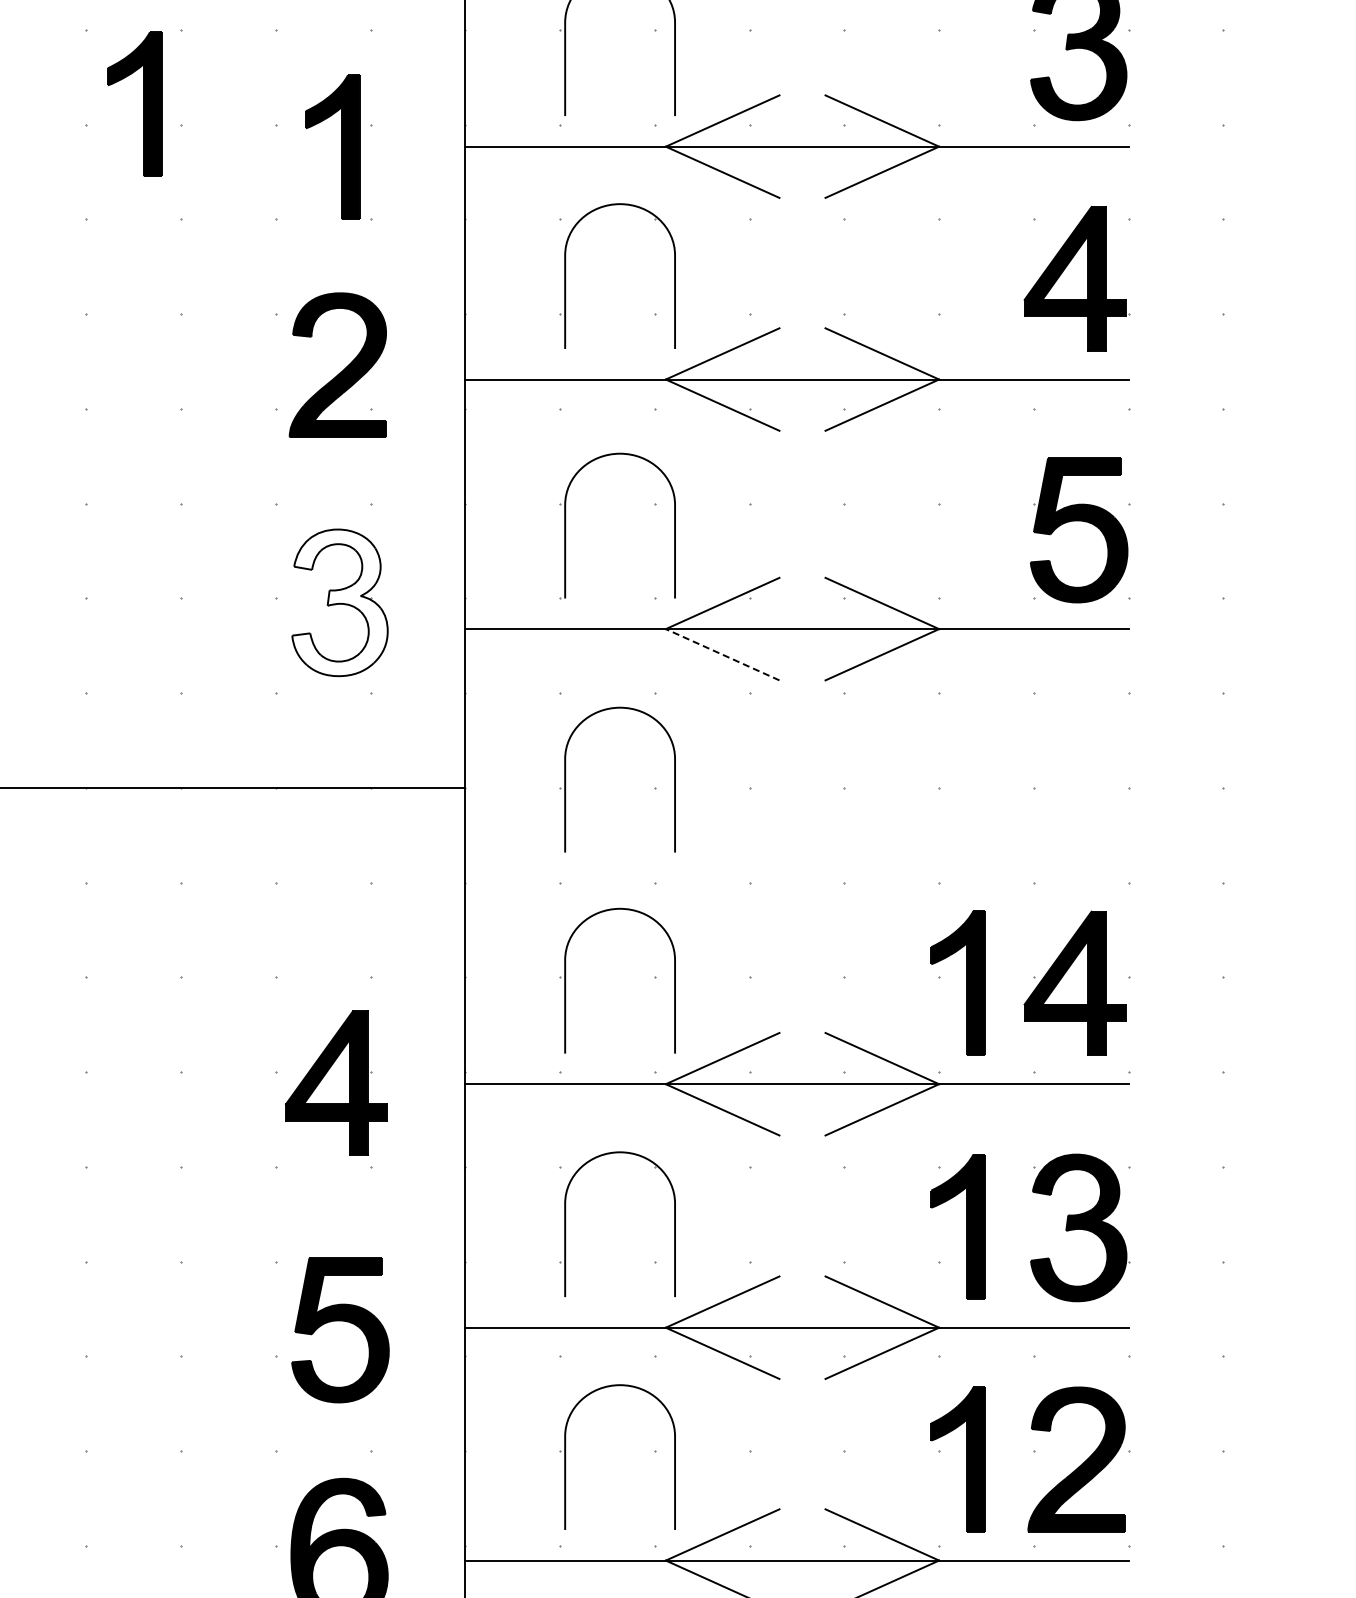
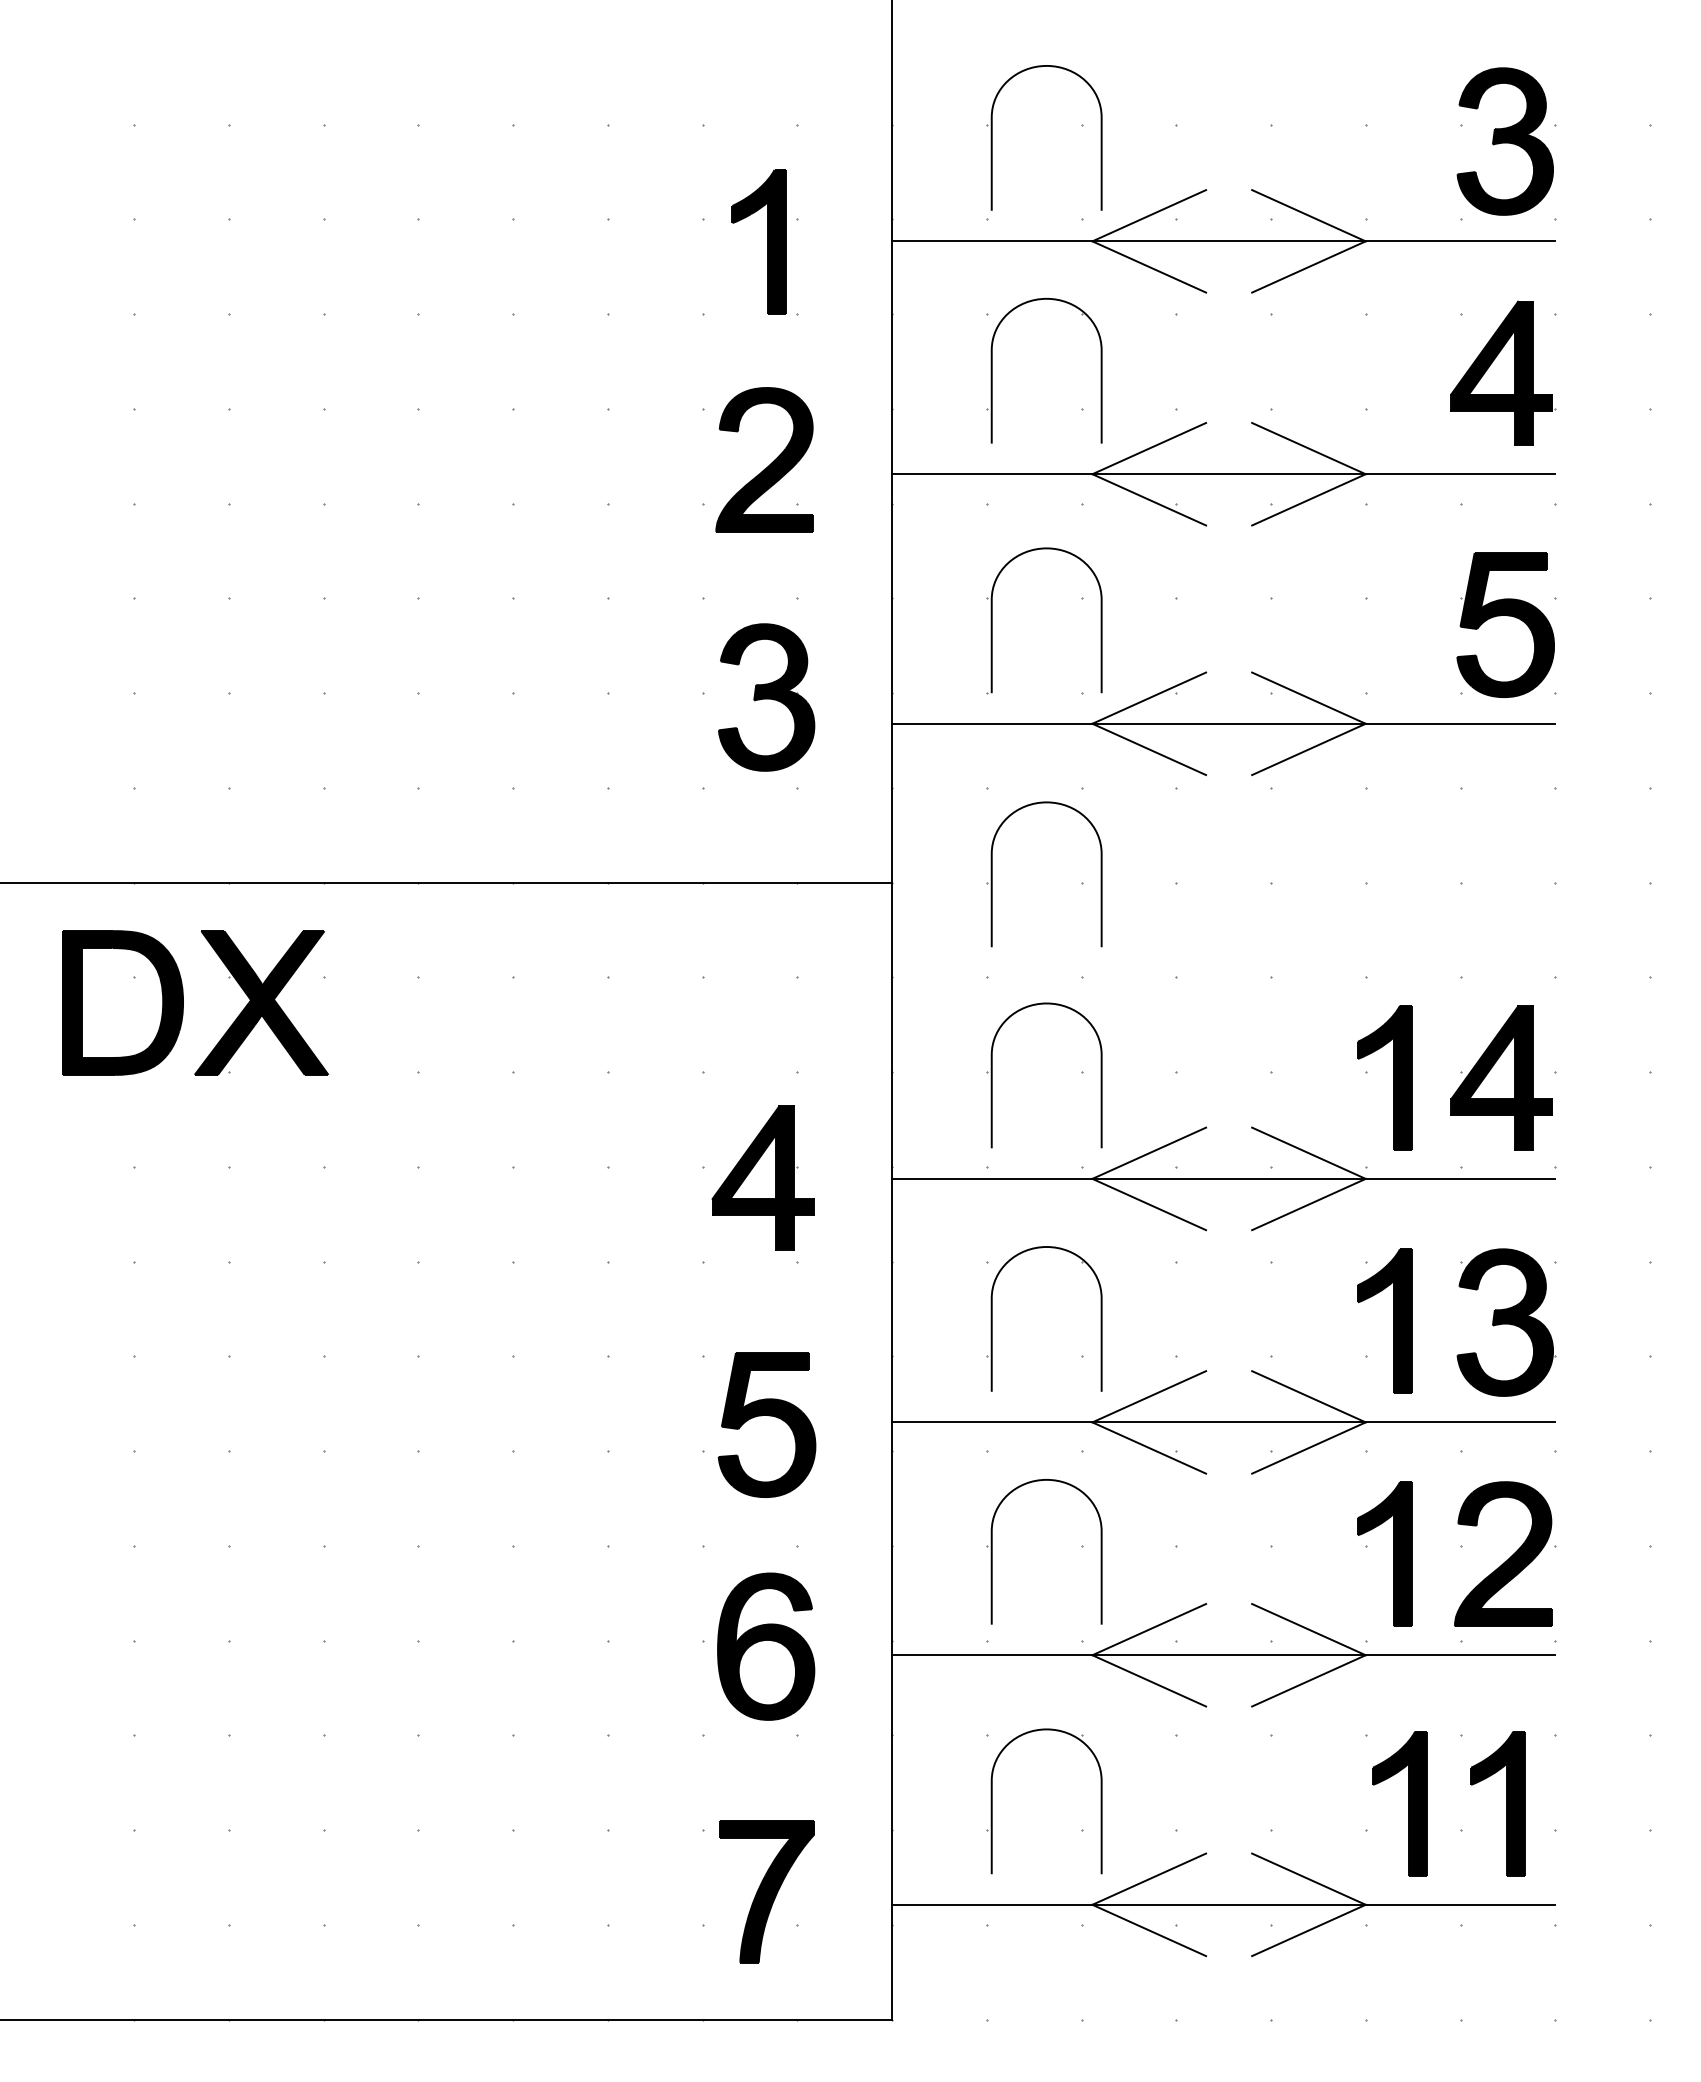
part: (142, 103) -> (569, 198), removed
fill: (339, 602) -> (766, 697), added
line: (721, 654) -> (1148, 749), dashed -> solid

